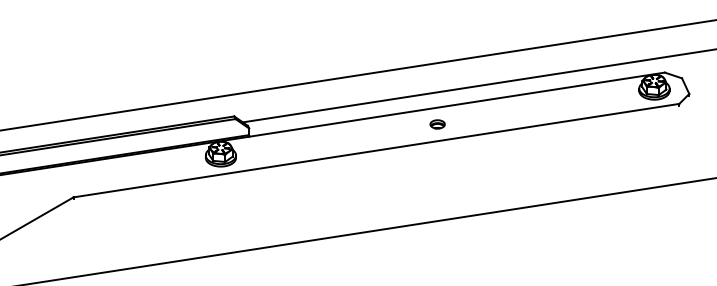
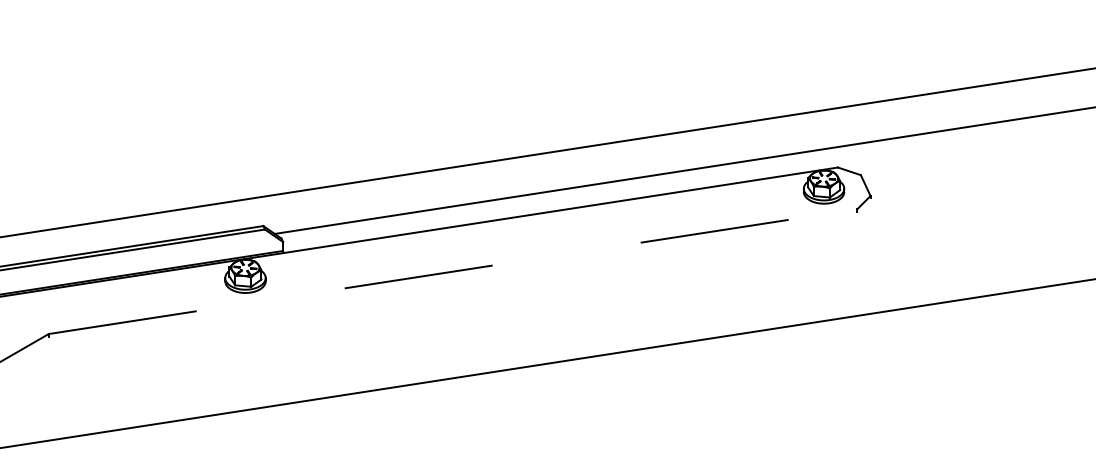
part: (437, 124) -> (534, 236), removed
line: (376, 150) -> (453, 271), solid -> dashed

